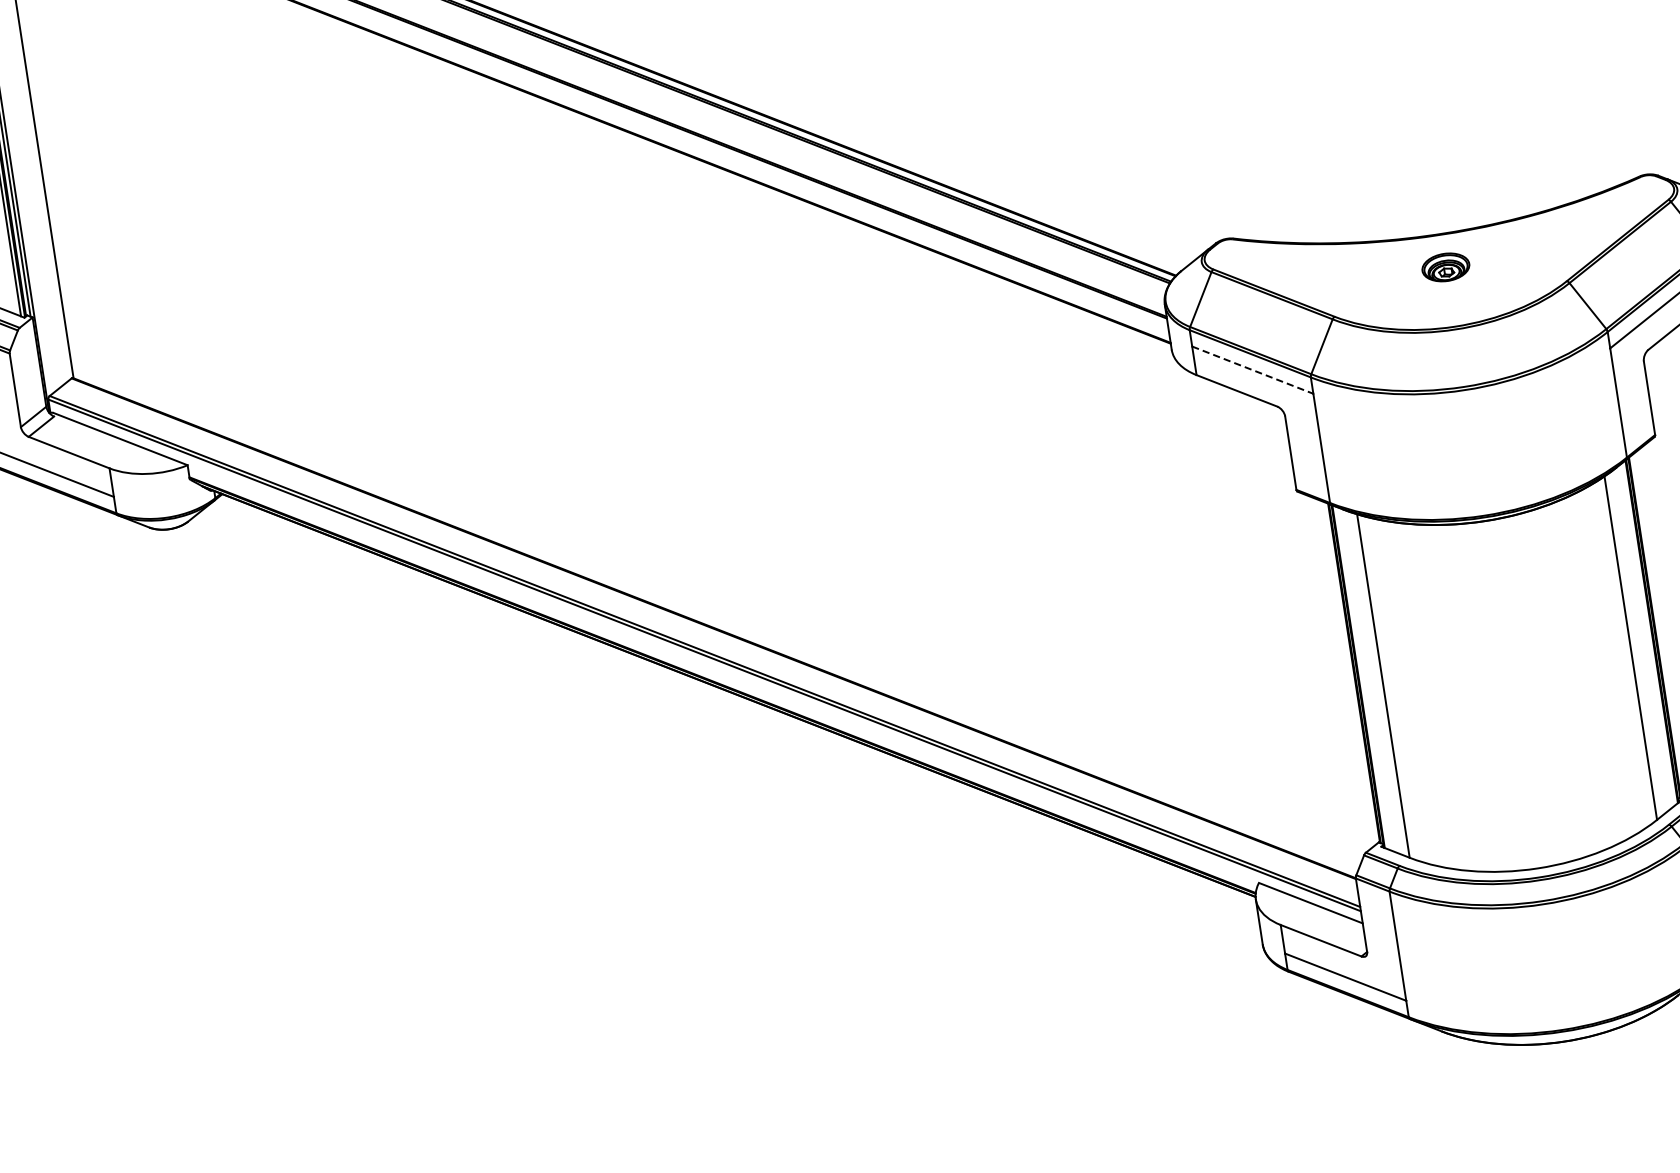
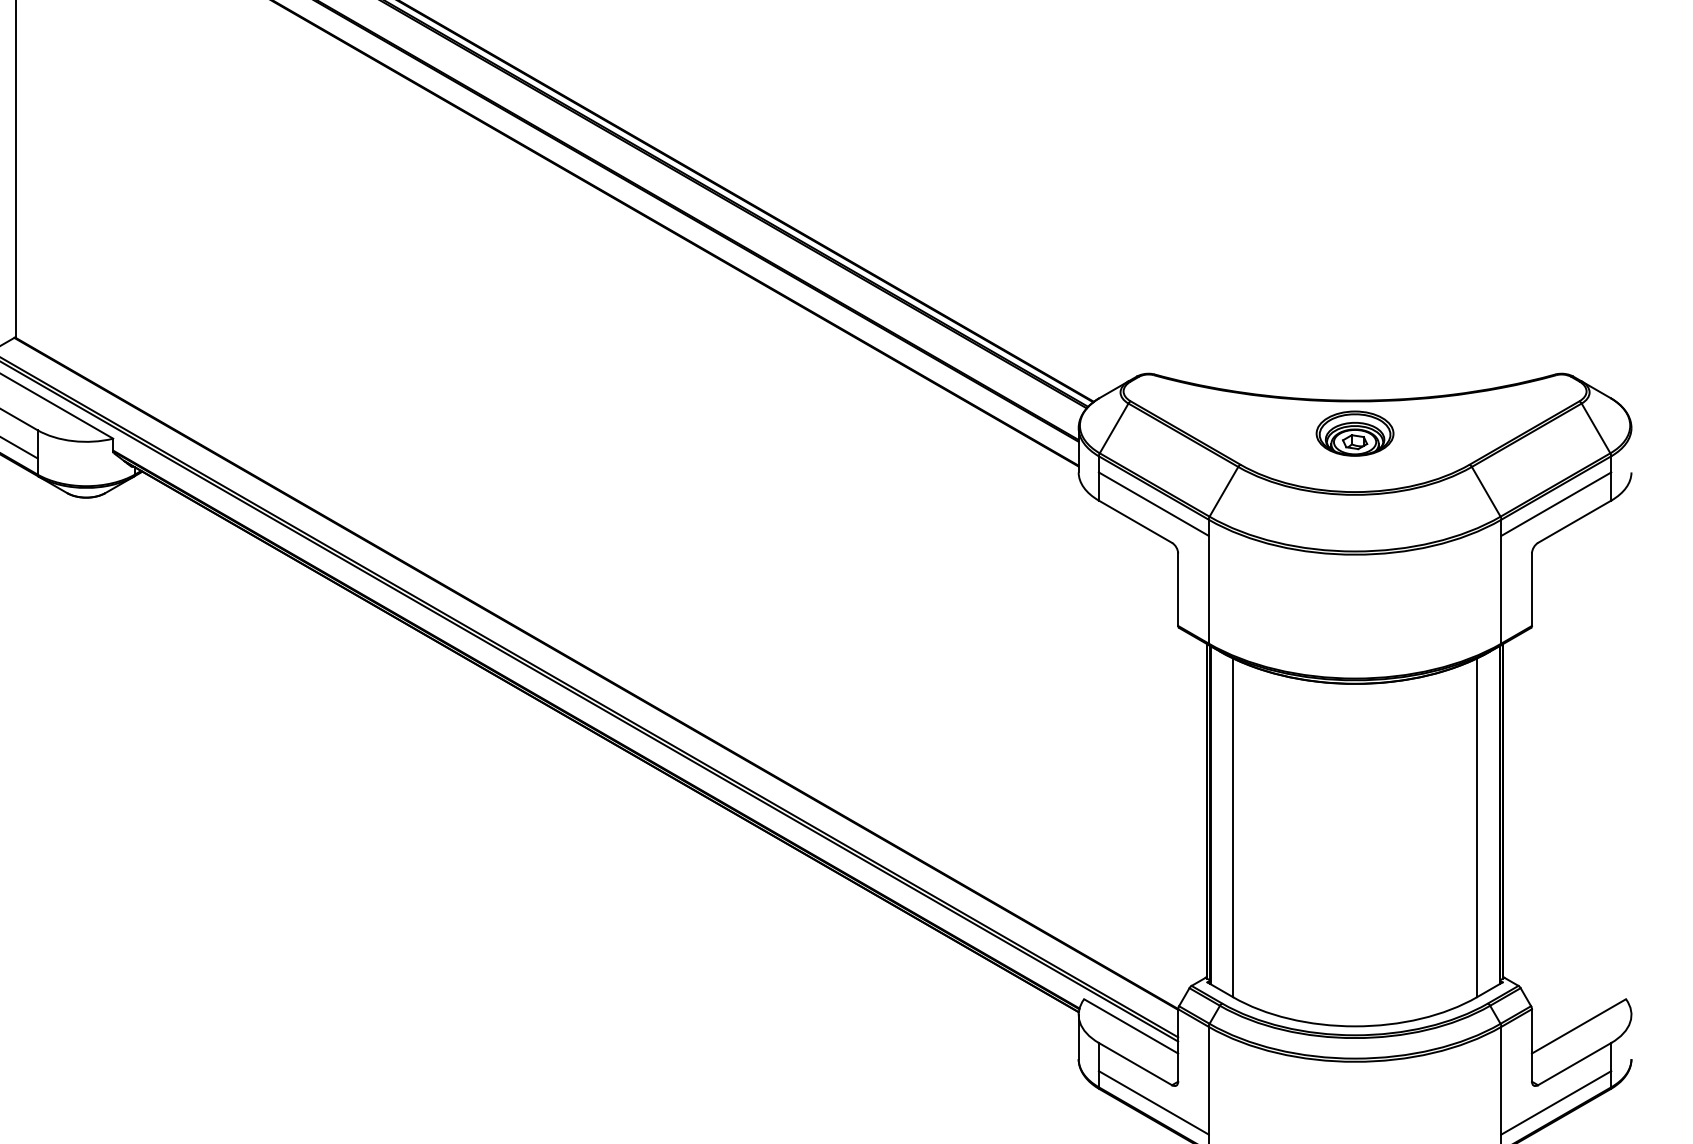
part: (1445, 267) -> (1354, 433), size x1.67
line: (1253, 370) -> (1154, 504), dashed -> solid

